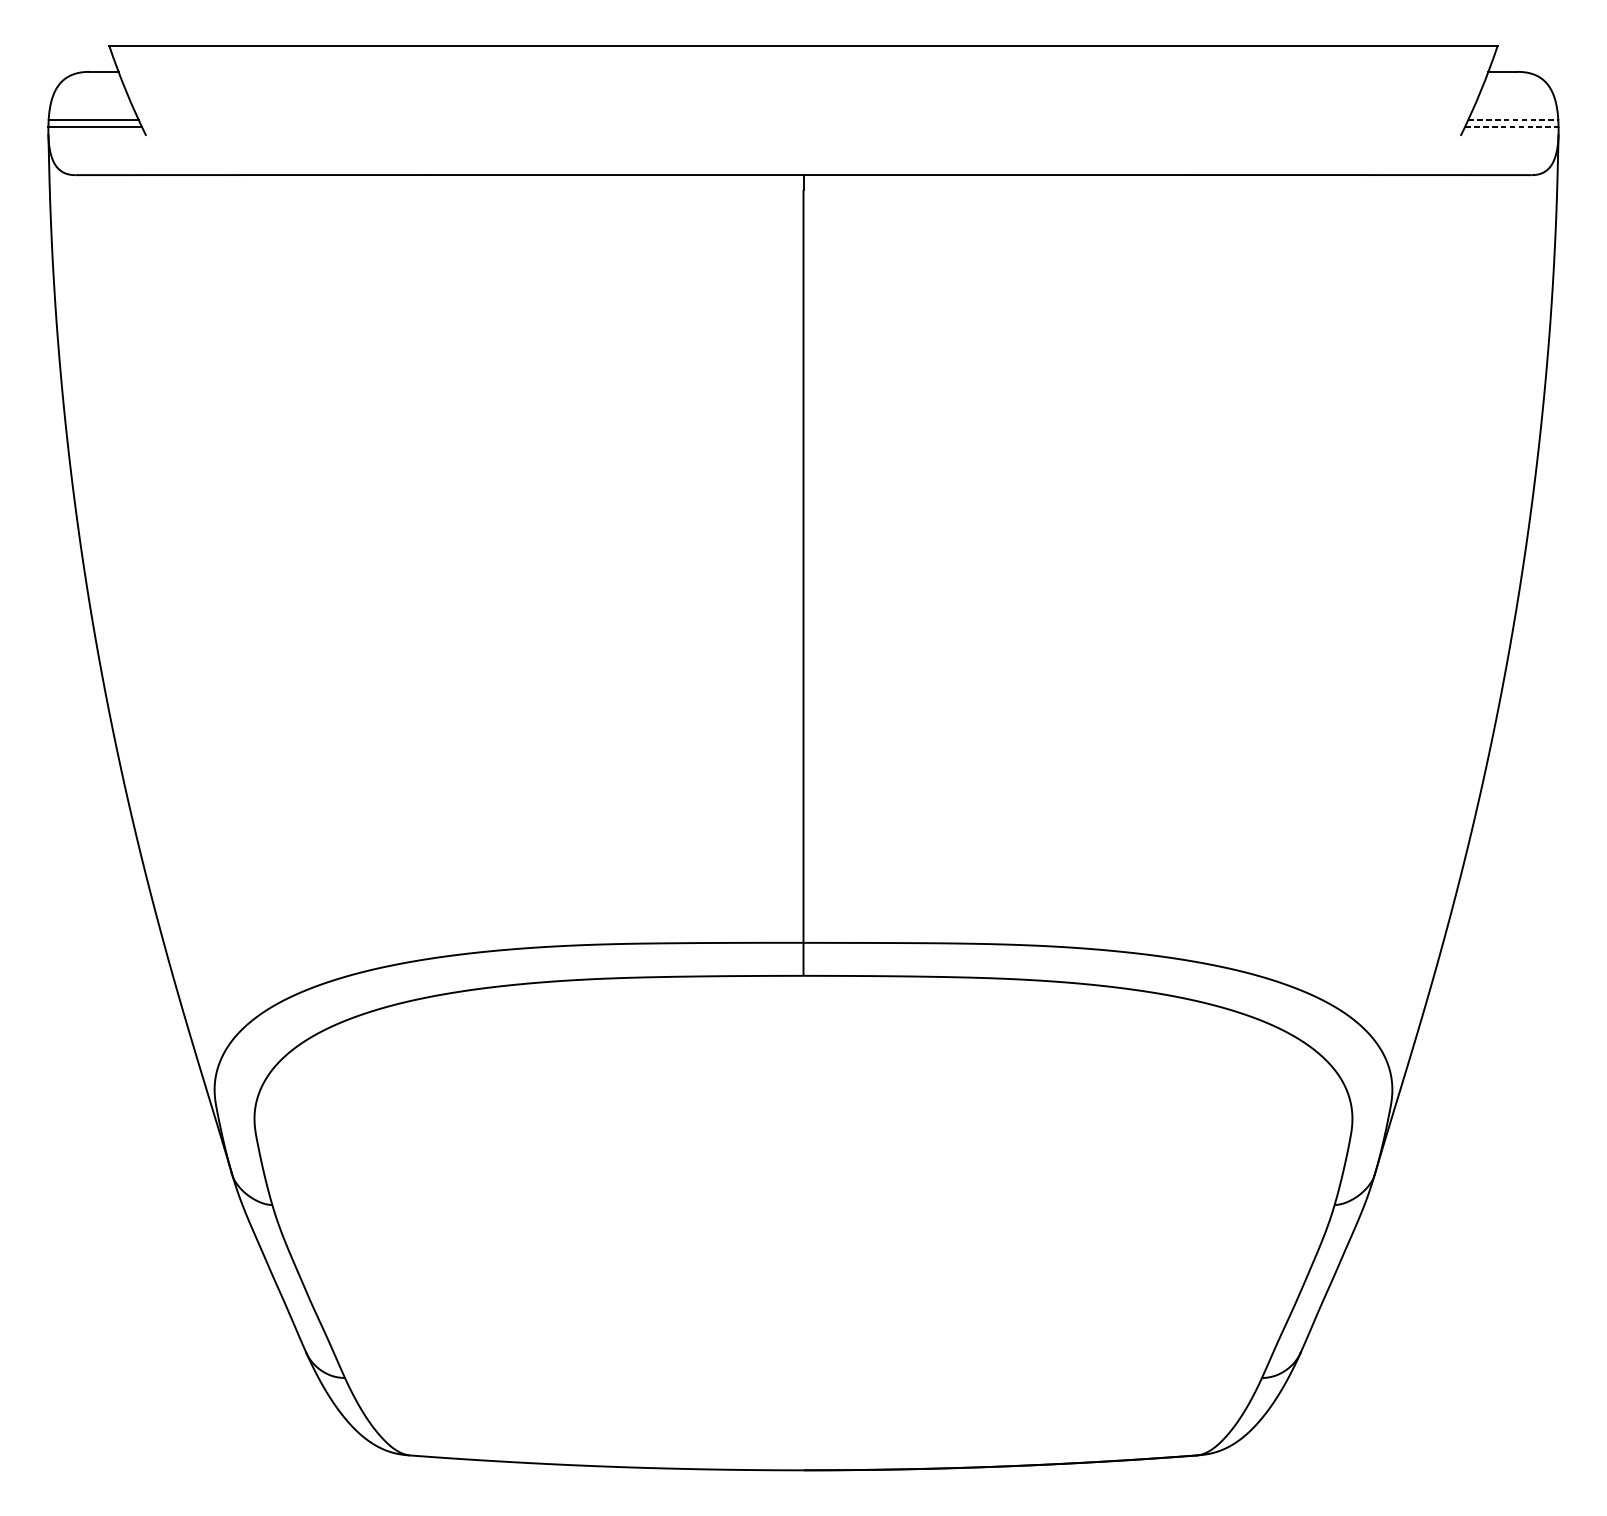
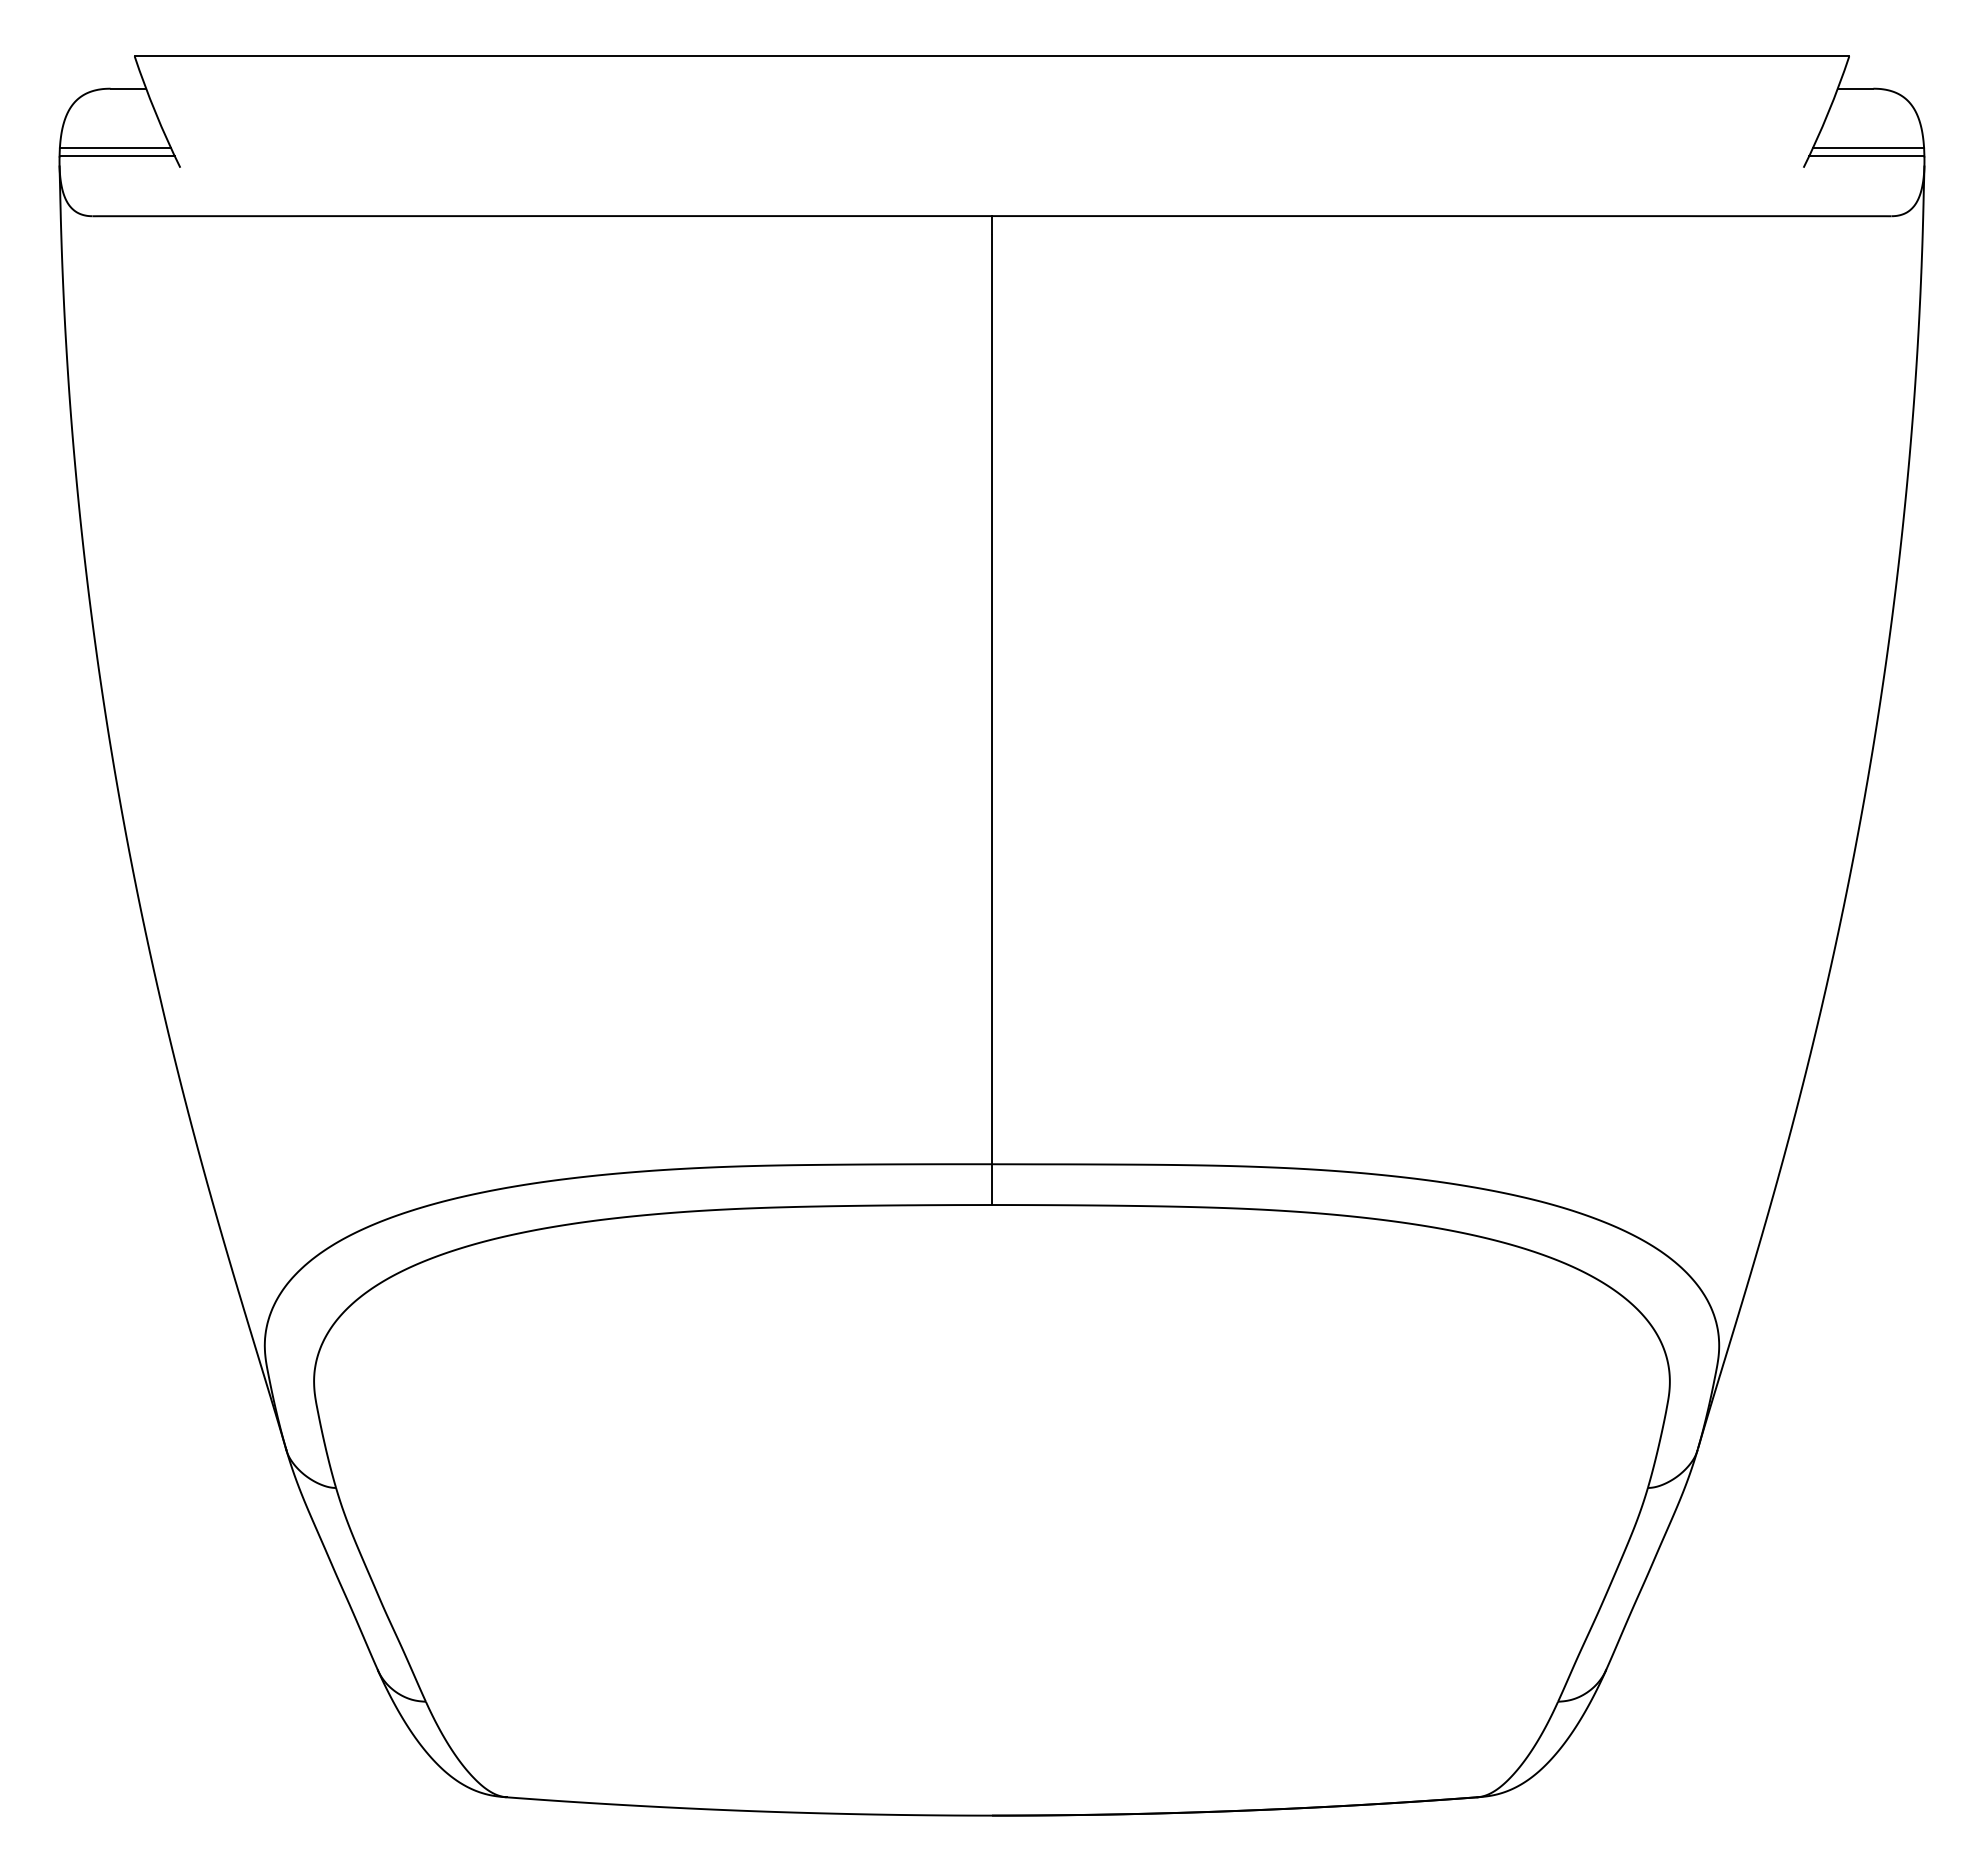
line: (1513, 120) -> (1868, 148), dashed -> solid
line: (1511, 126) -> (1866, 156), dashed -> solid

